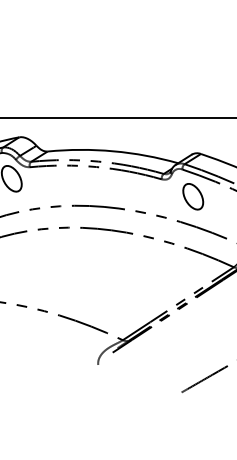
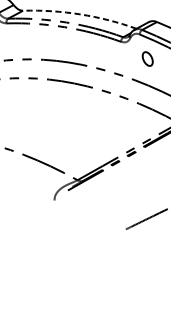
arc: (113, 151) -> (80, 14), solid -> dashed
part: (193, 196) -> (147, 58), size x0.6

